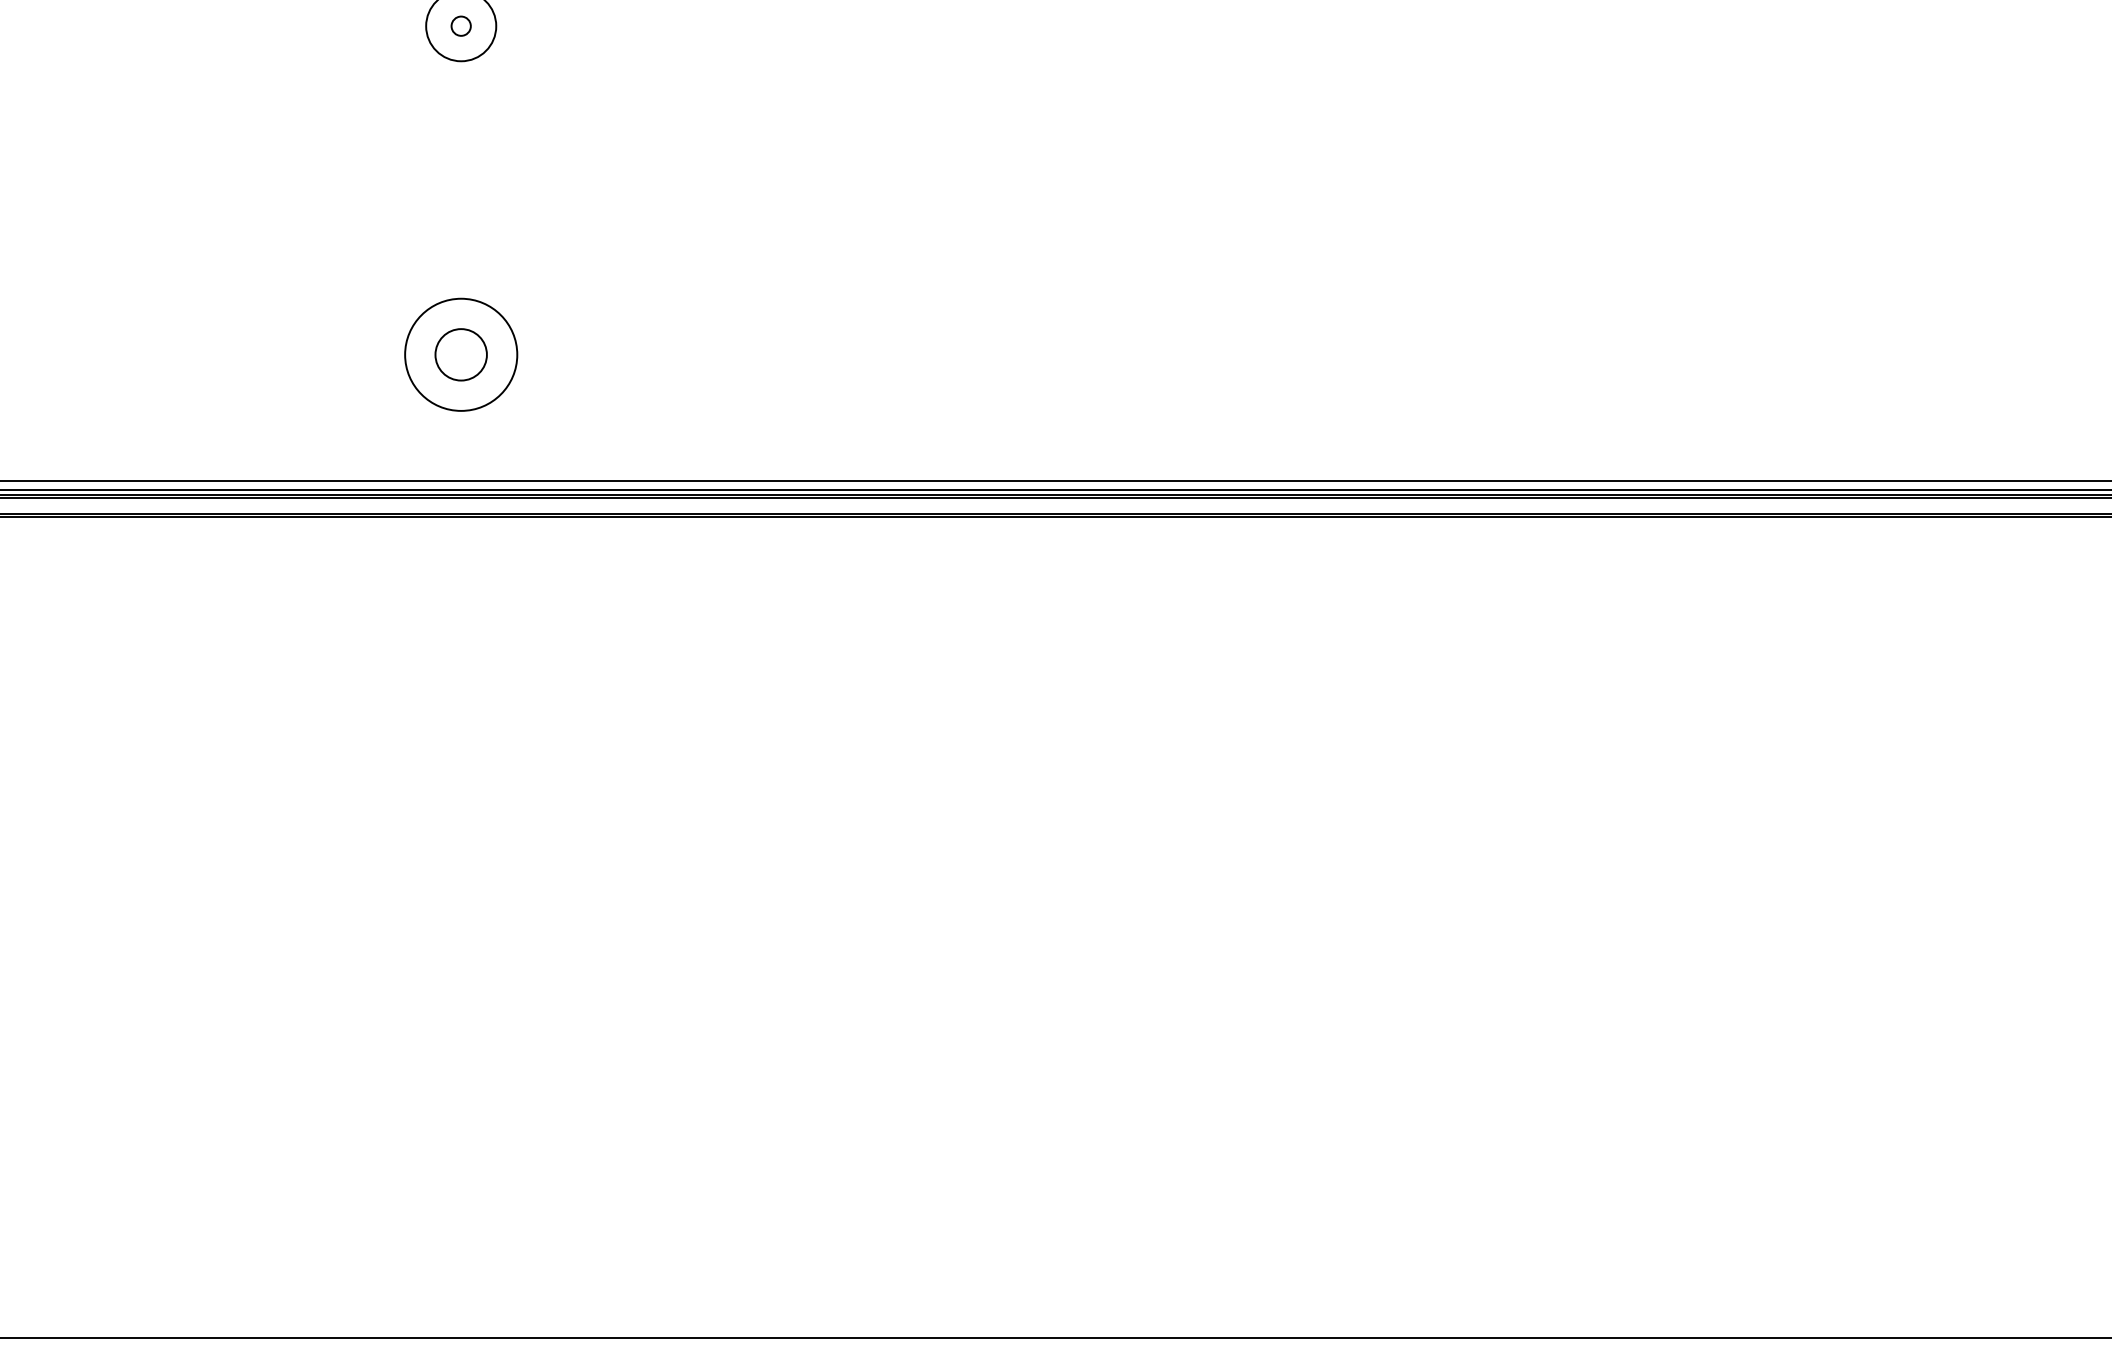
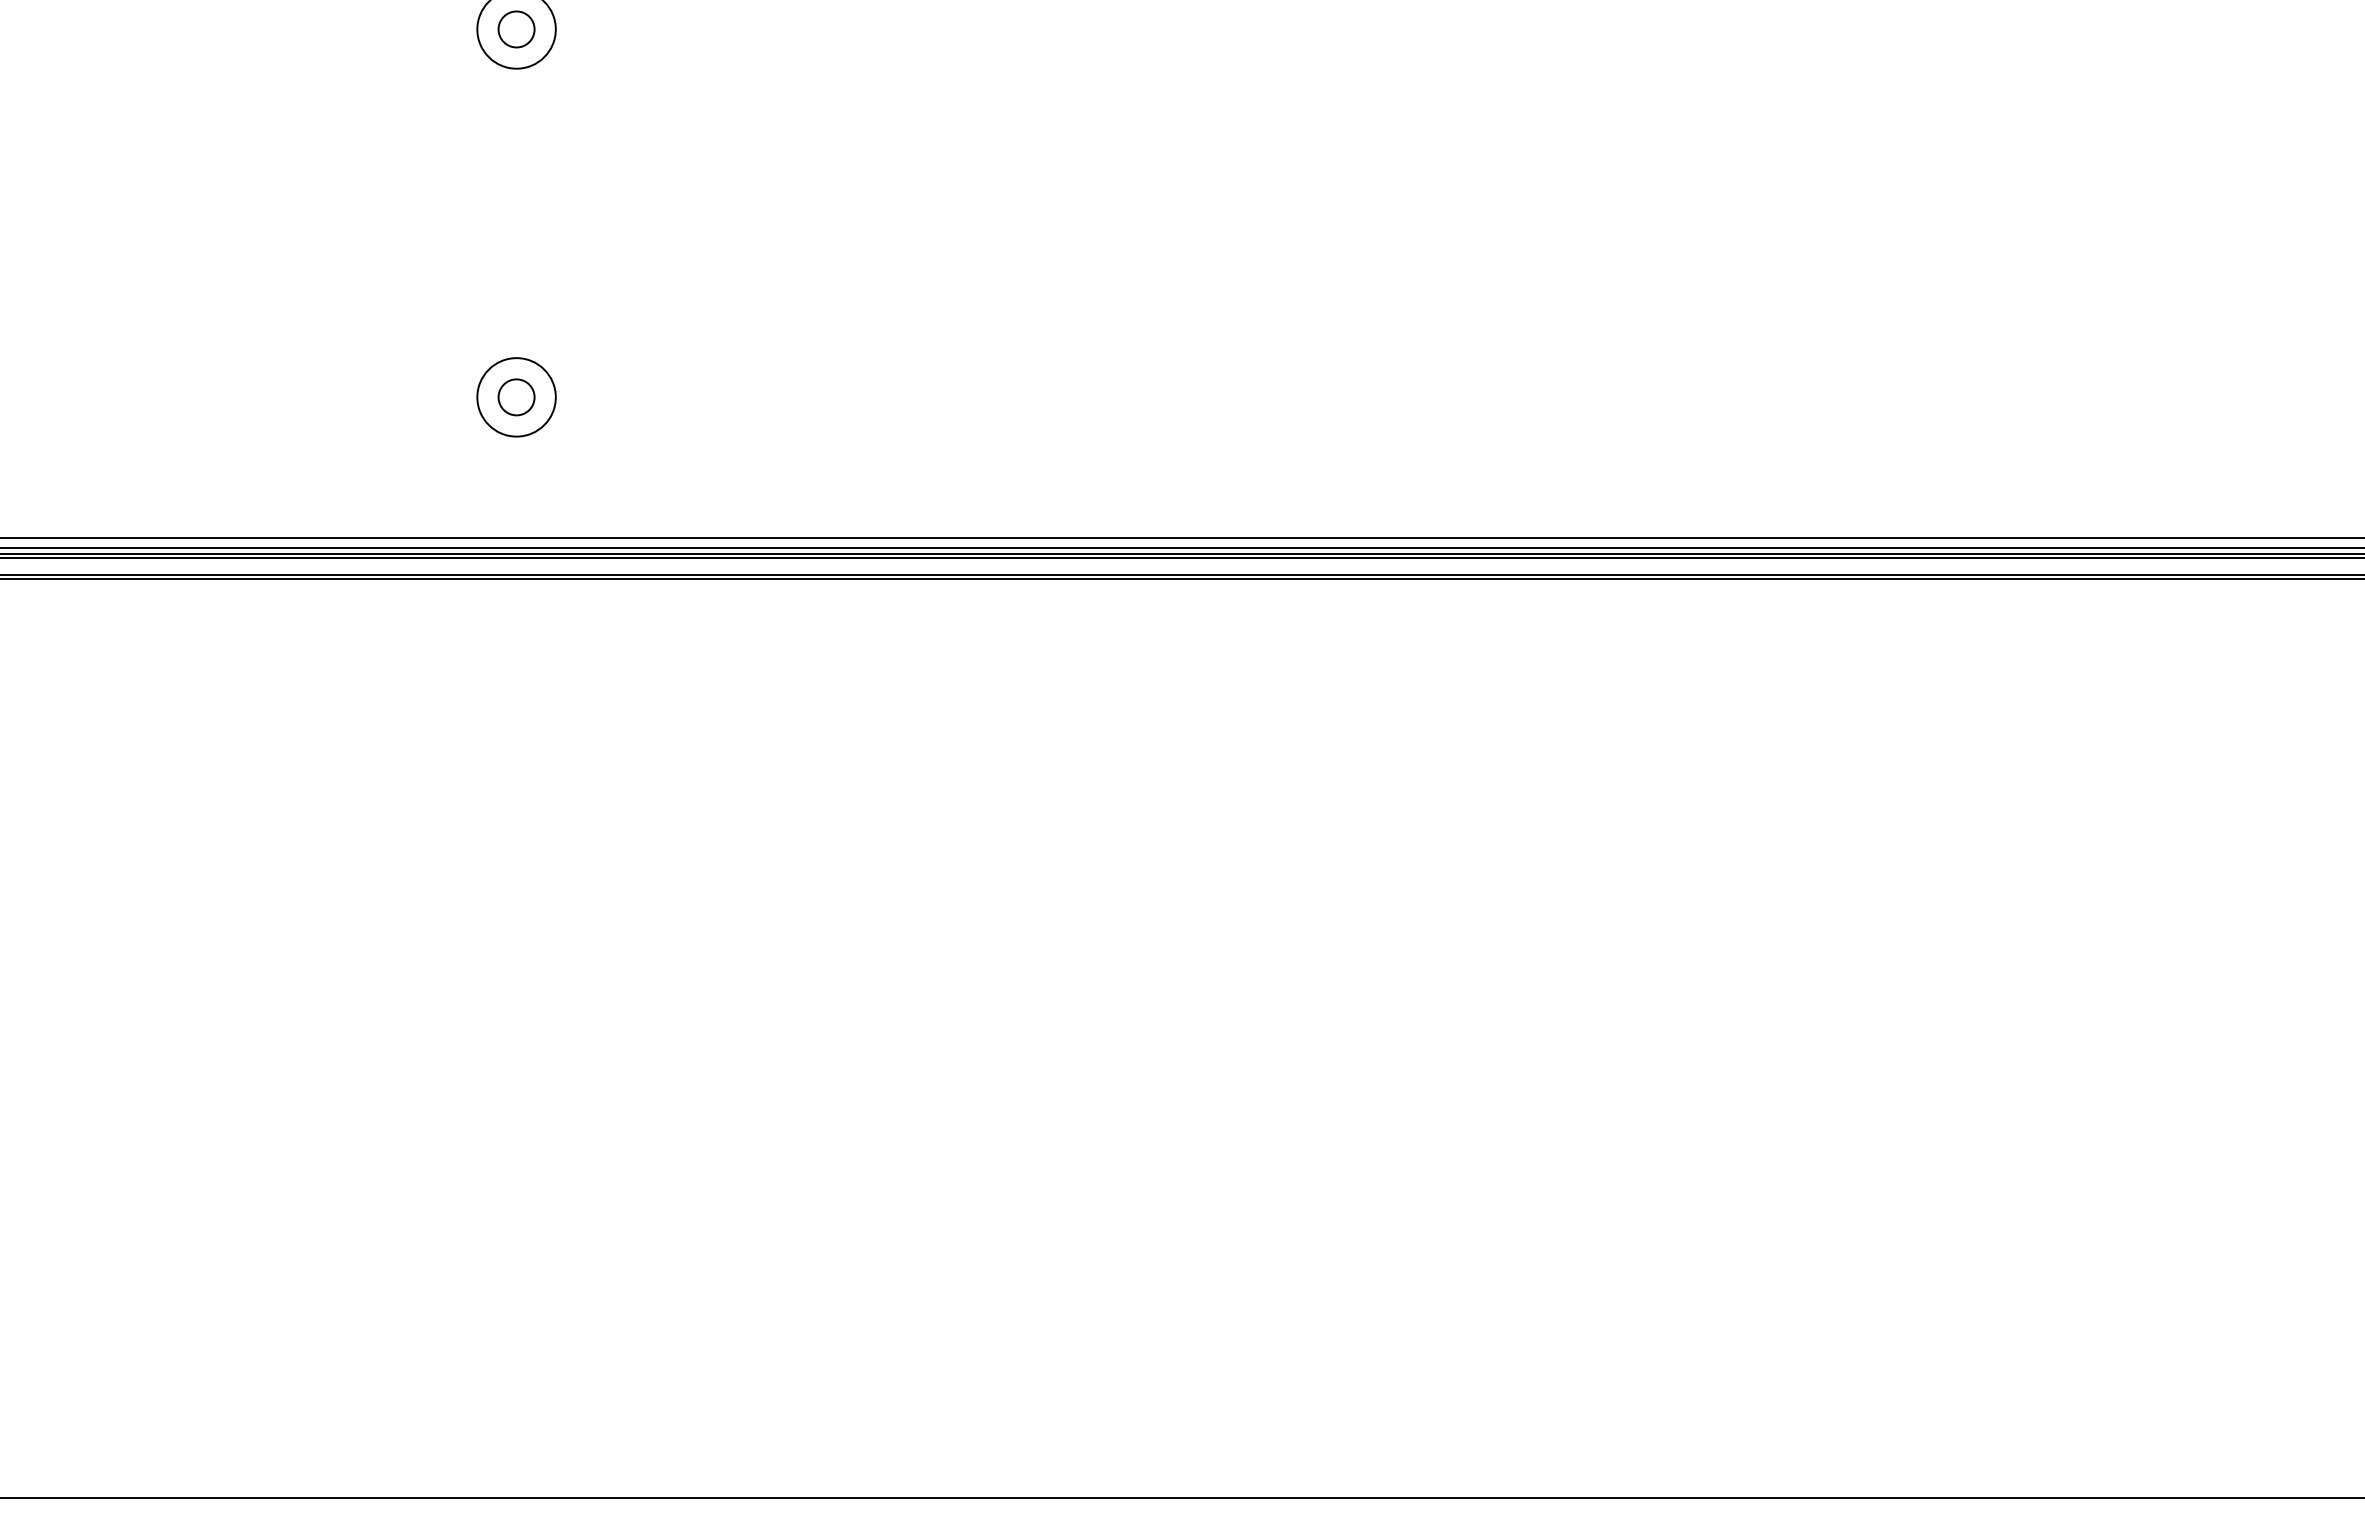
circle: (461, 26) -> (516, 29), size x1.67
circle: (461, 354) -> (516, 397), size x0.62
circle: (461, 354) -> (516, 397), size x0.62

